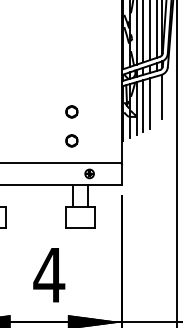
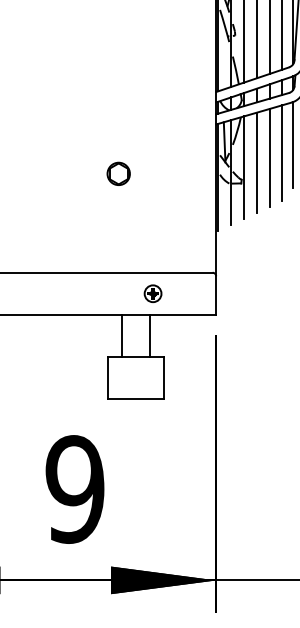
line: (156, 101) -> (282, 153), added
circle: (71, 140) -> (118, 229), removed
text: (49, 275) -> (75, 490), 4 -> 9

